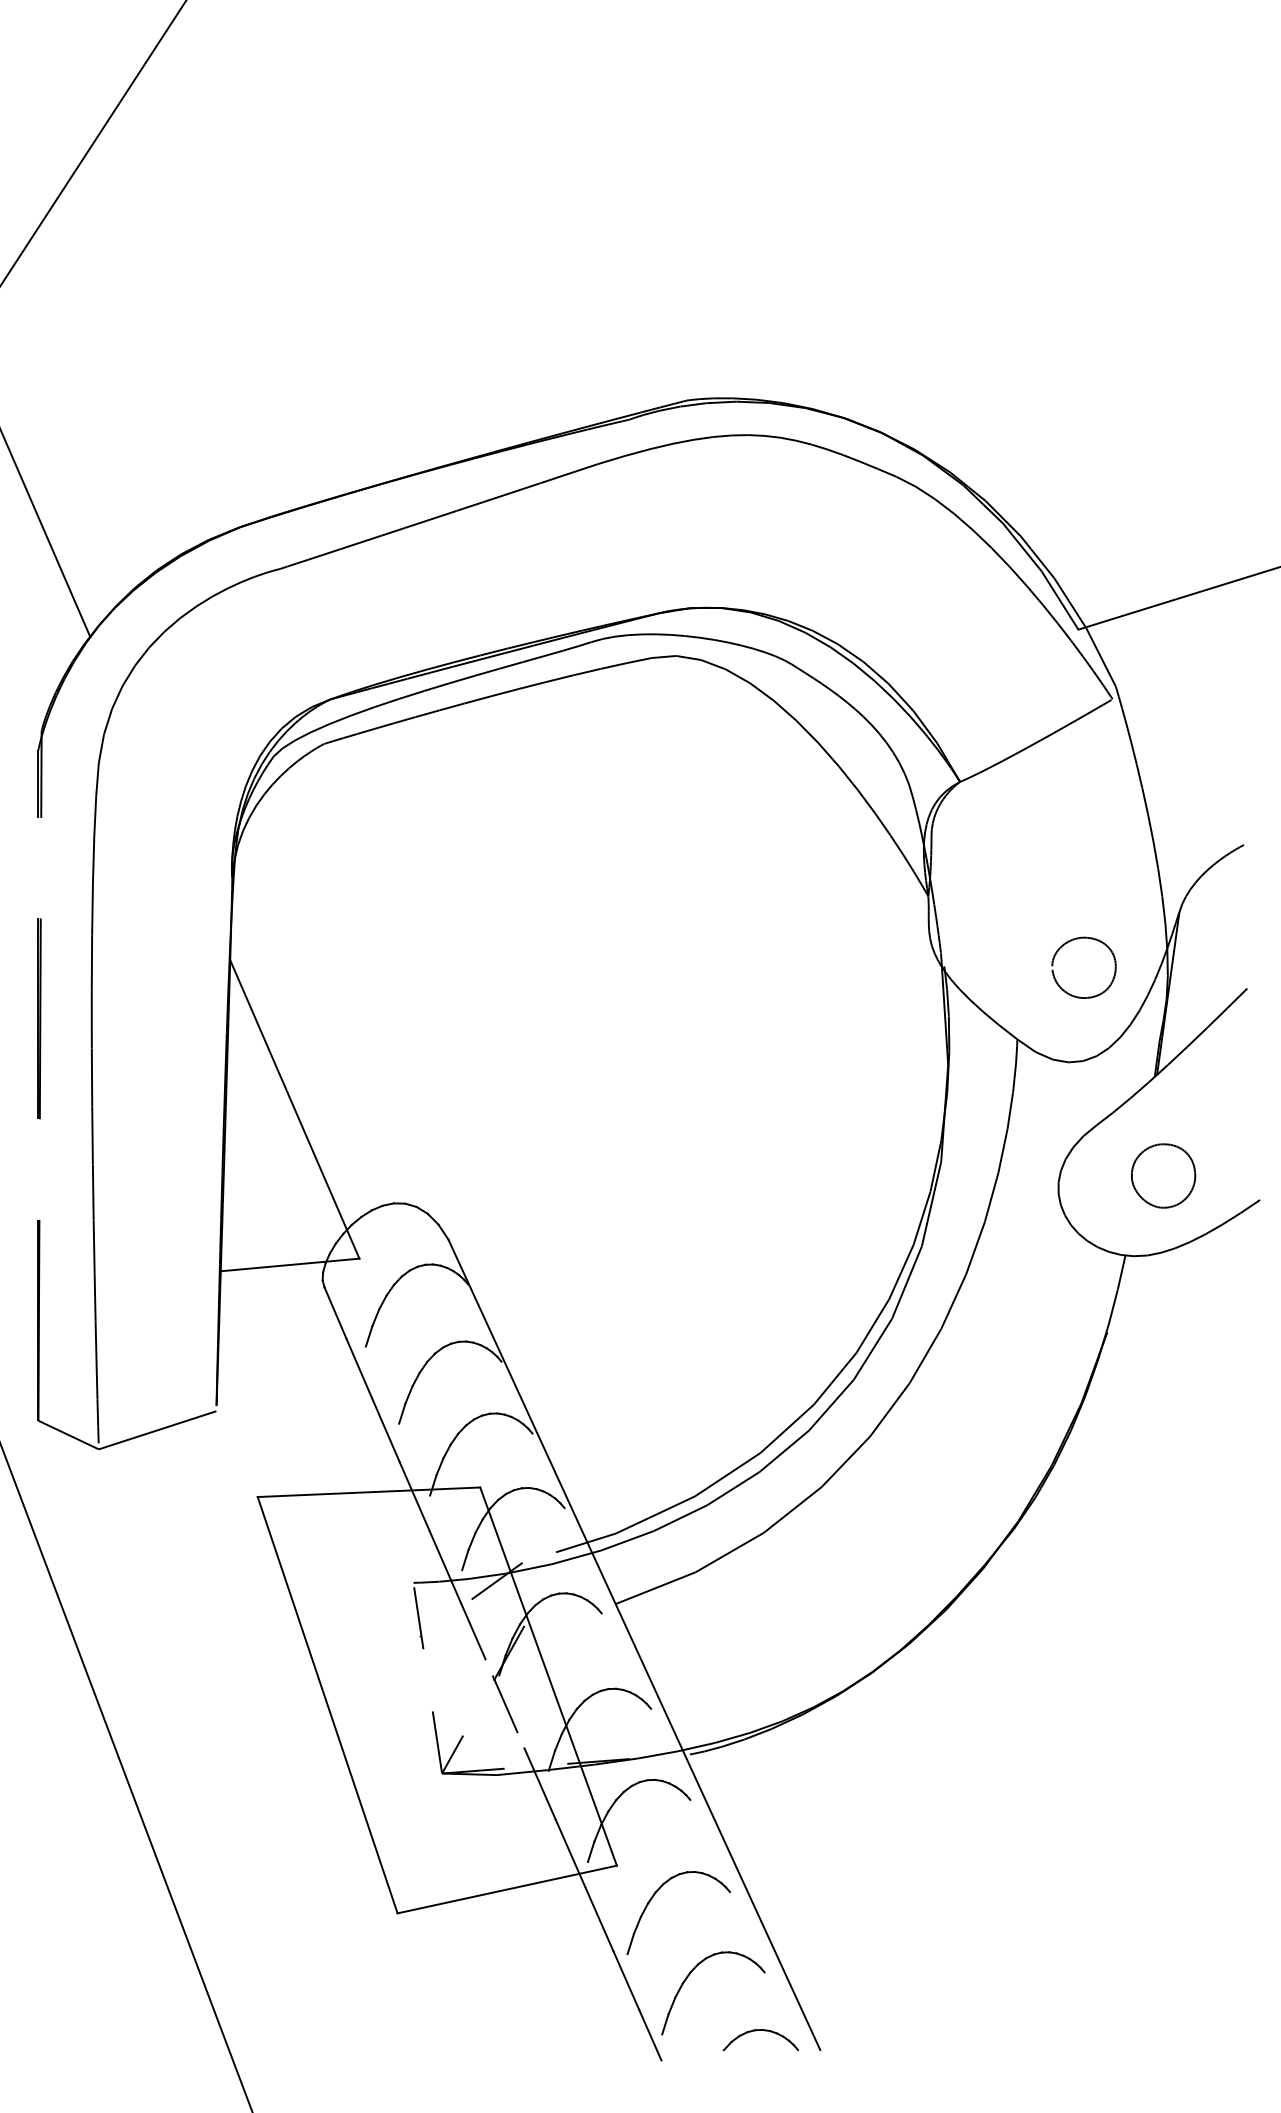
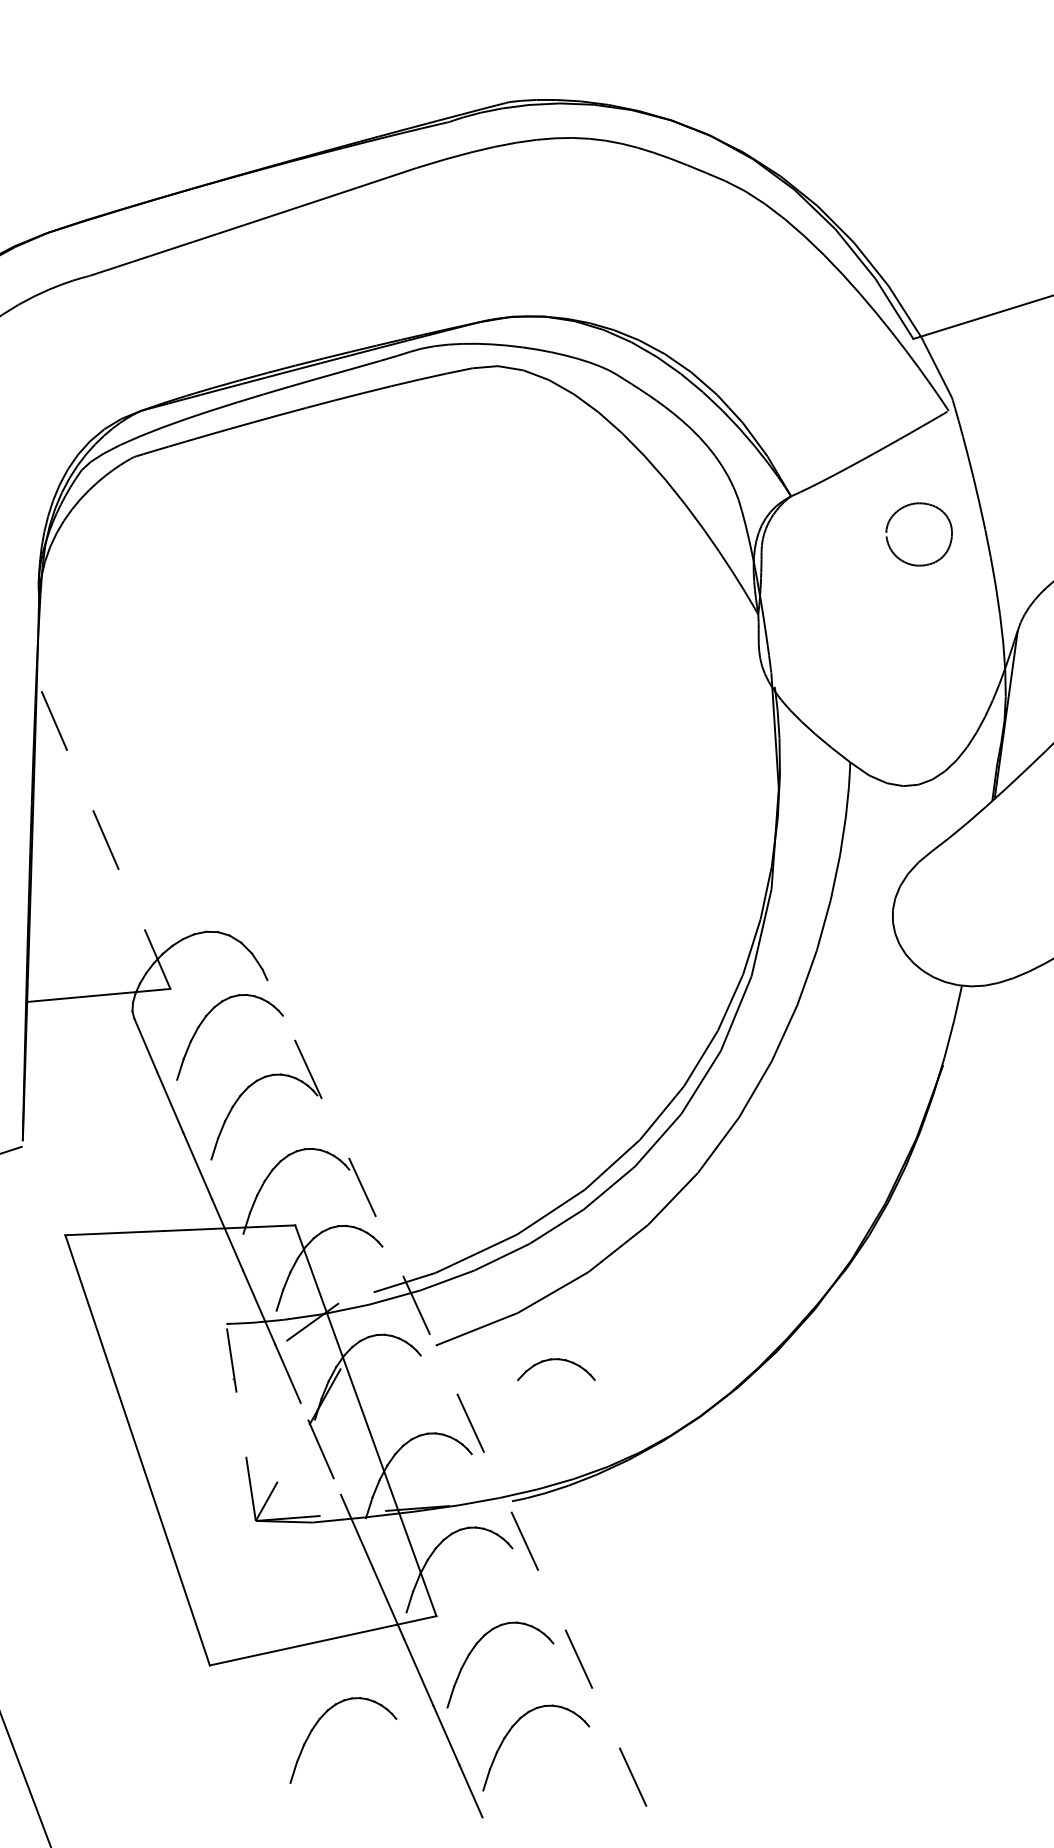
part: (1078, 939) -> (913, 505), moved
line: (294, 1108) -> (103, 833), solid -> dashed
part: (1163, 1175) -> (1001, 903), removed
line: (634, 1644) -> (454, 1387), solid -> dashed
part: (504, 1966) -> (320, 1720), added
part: (756, 2031) -> (551, 1360), moved

